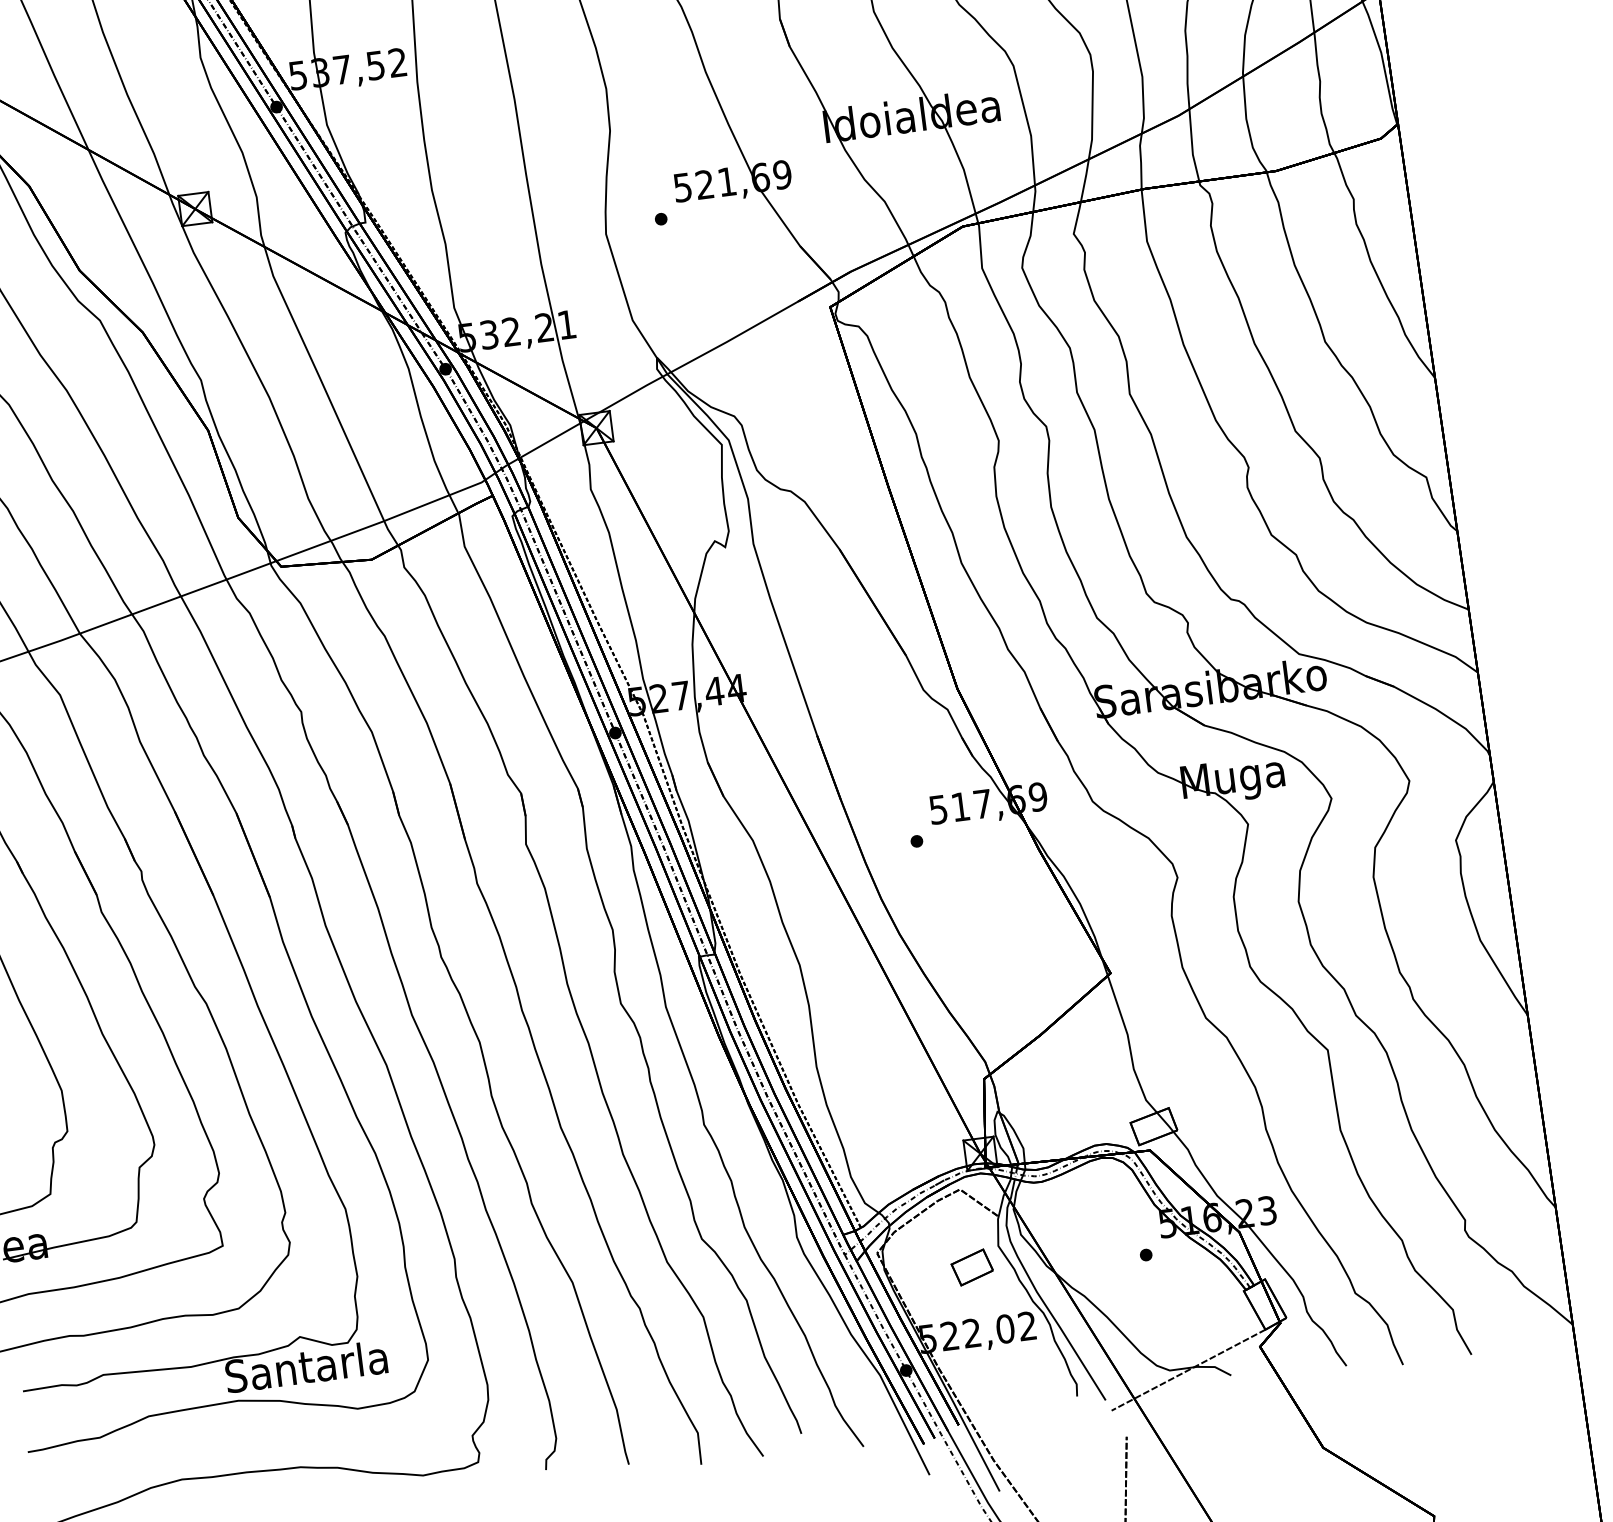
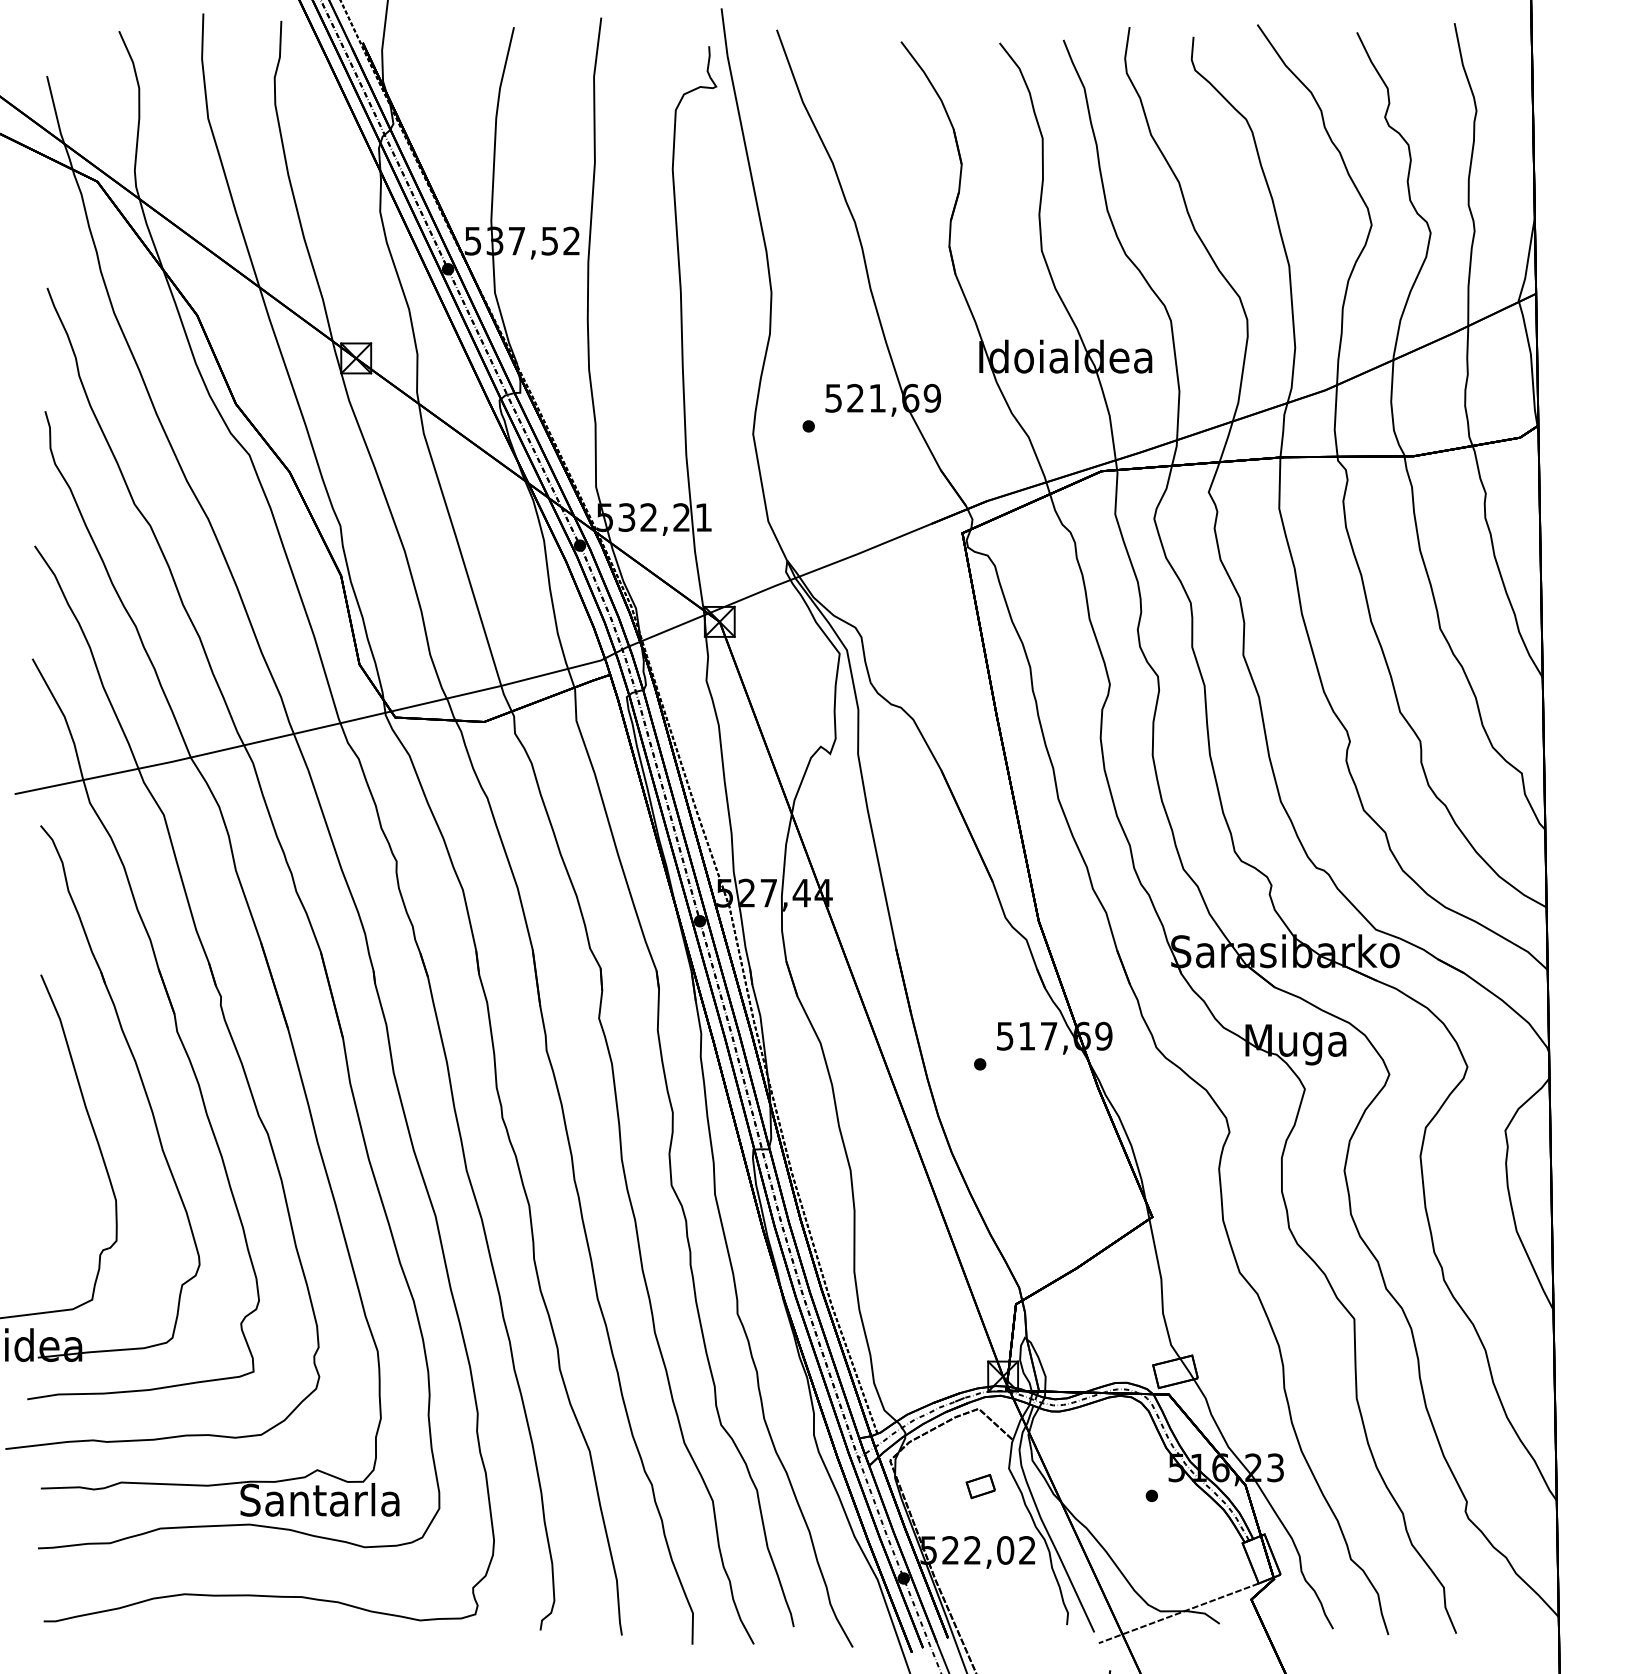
part: (971, 1267) -> (980, 1486), size x0.71

